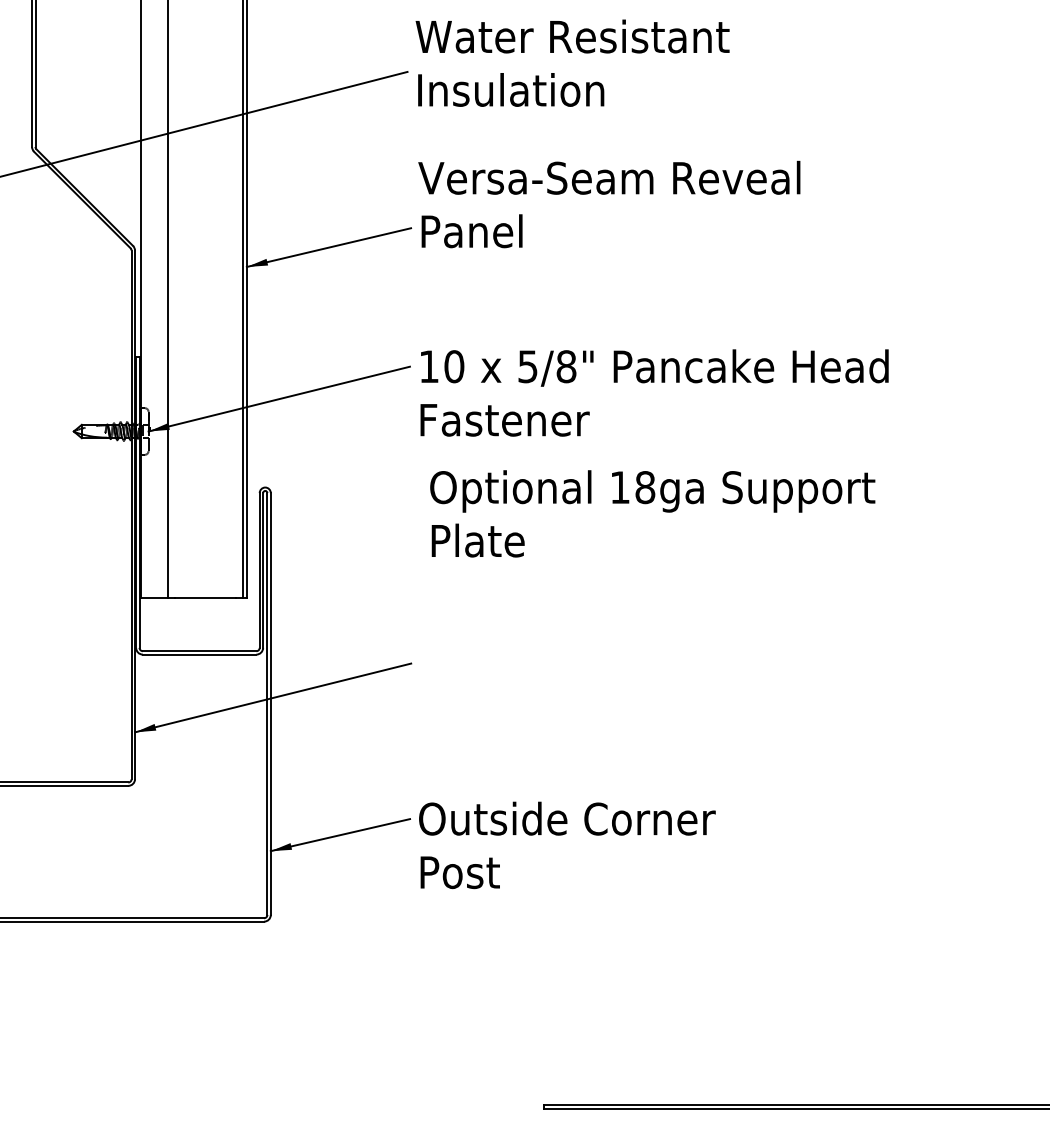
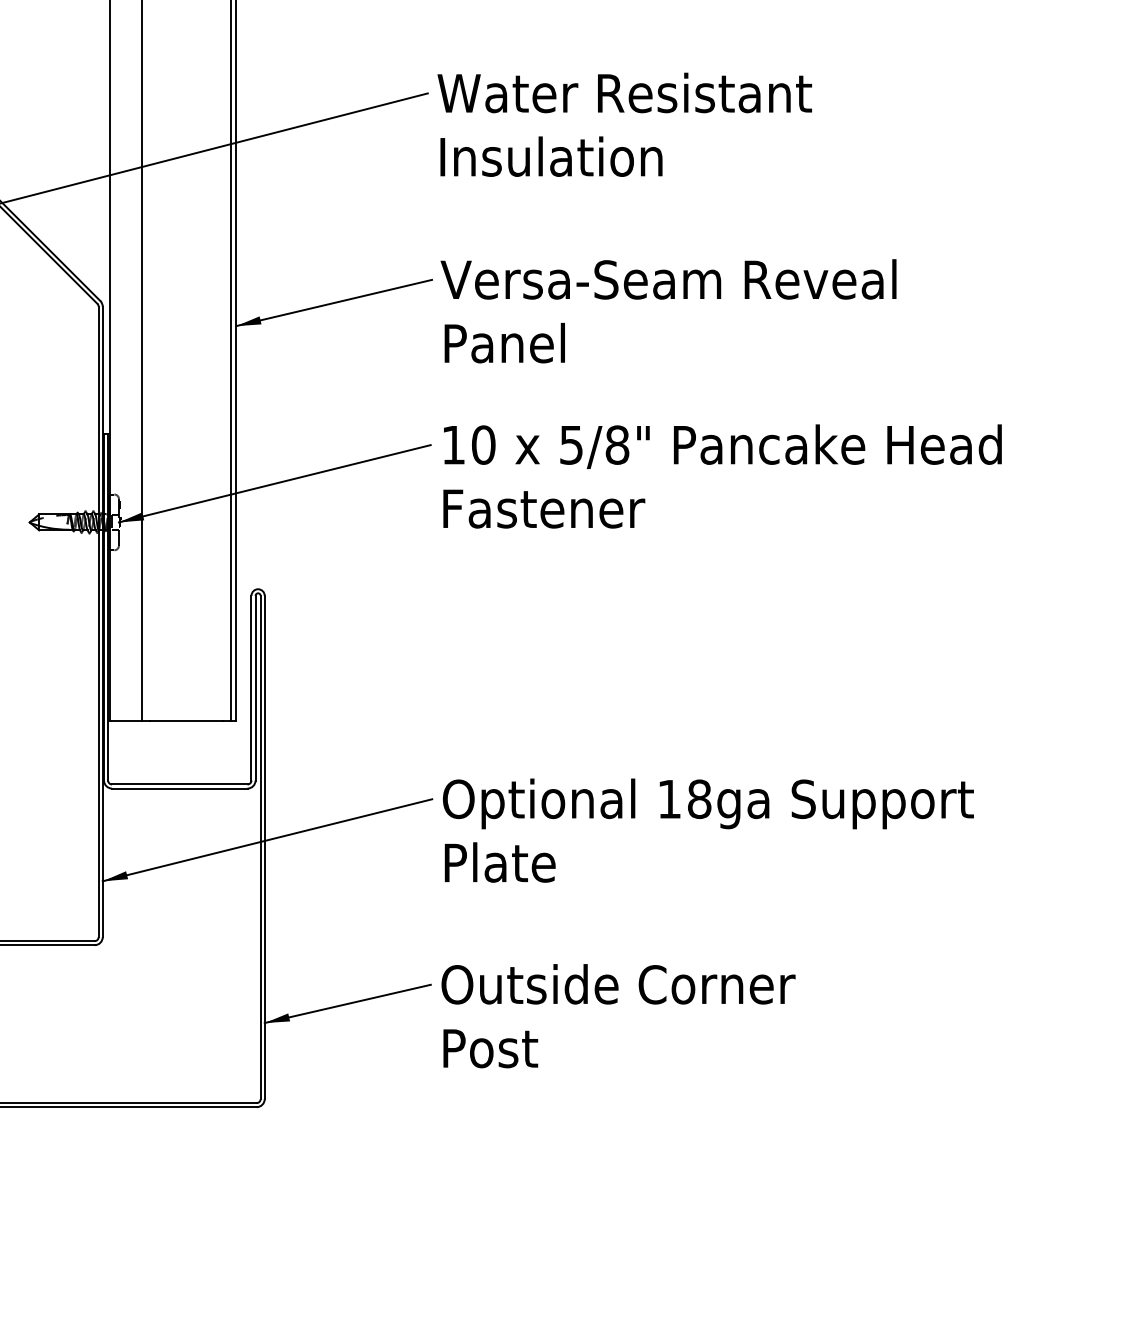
text: (572, 62) -> (624, 123), moved
text: (609, 204) -> (668, 311), moved
text: (652, 513) -> (708, 830), moved

